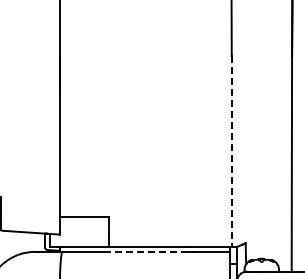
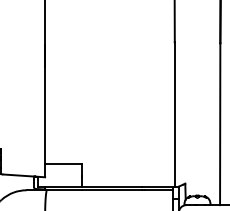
line: (231, 151) -> (174, 114), dashed -> solid
line: (148, 251) -> (111, 190), dashed -> solid

